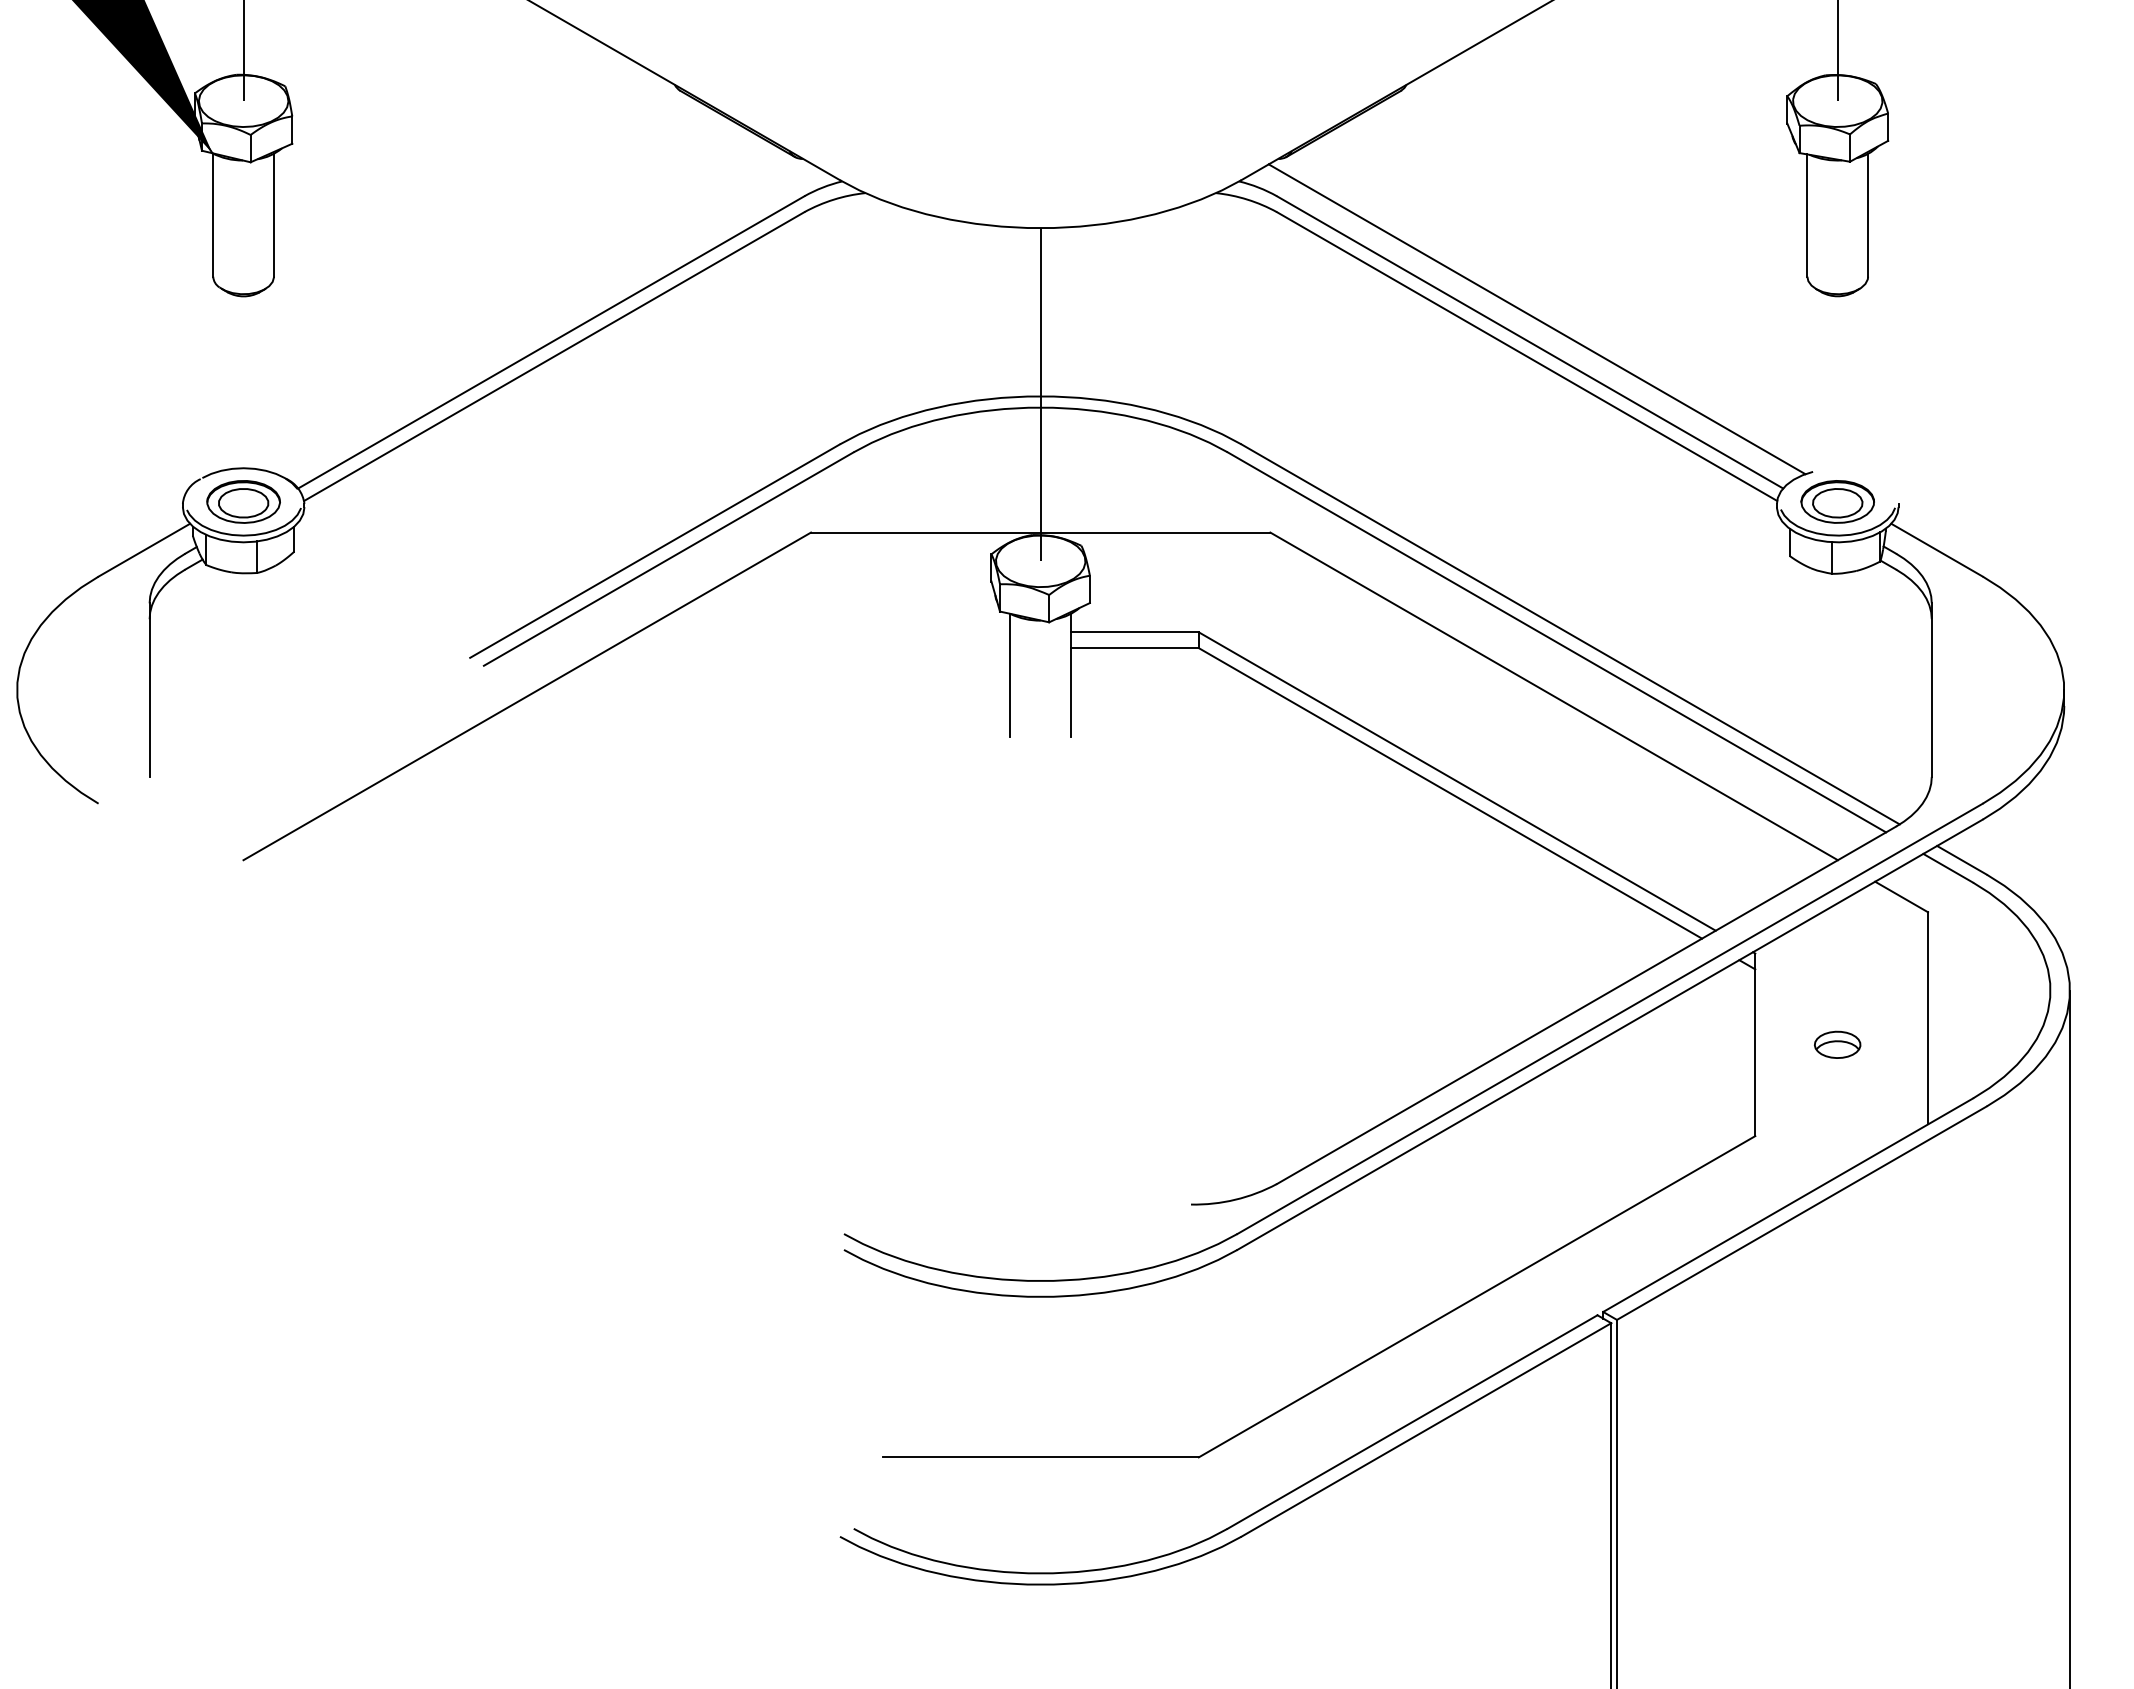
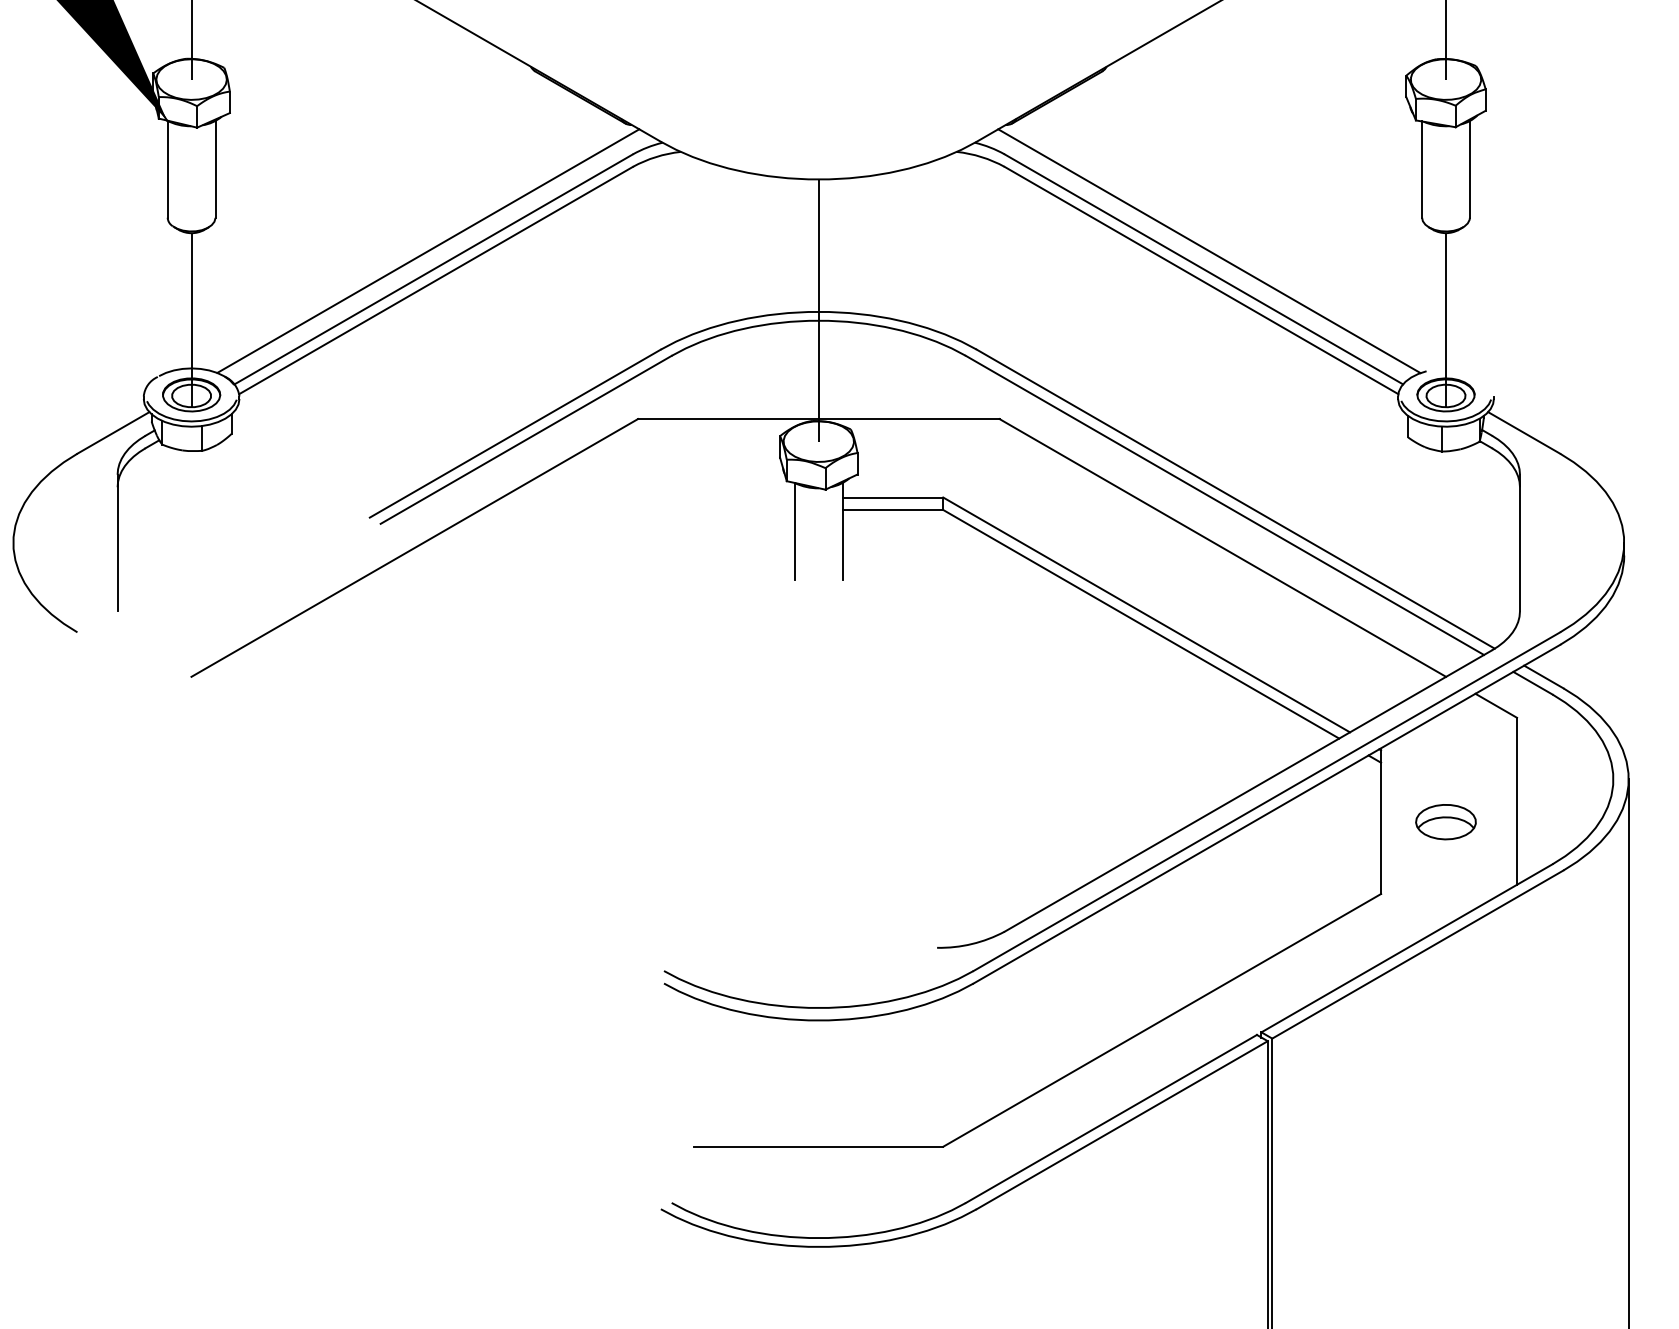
line: (544, 319) -> (428, 251), added
line: (243, 406) -> (191, 319), added
line: (1837, 406) -> (1445, 319), added
part: (1837, 1044) -> (1445, 821), size x1.67

